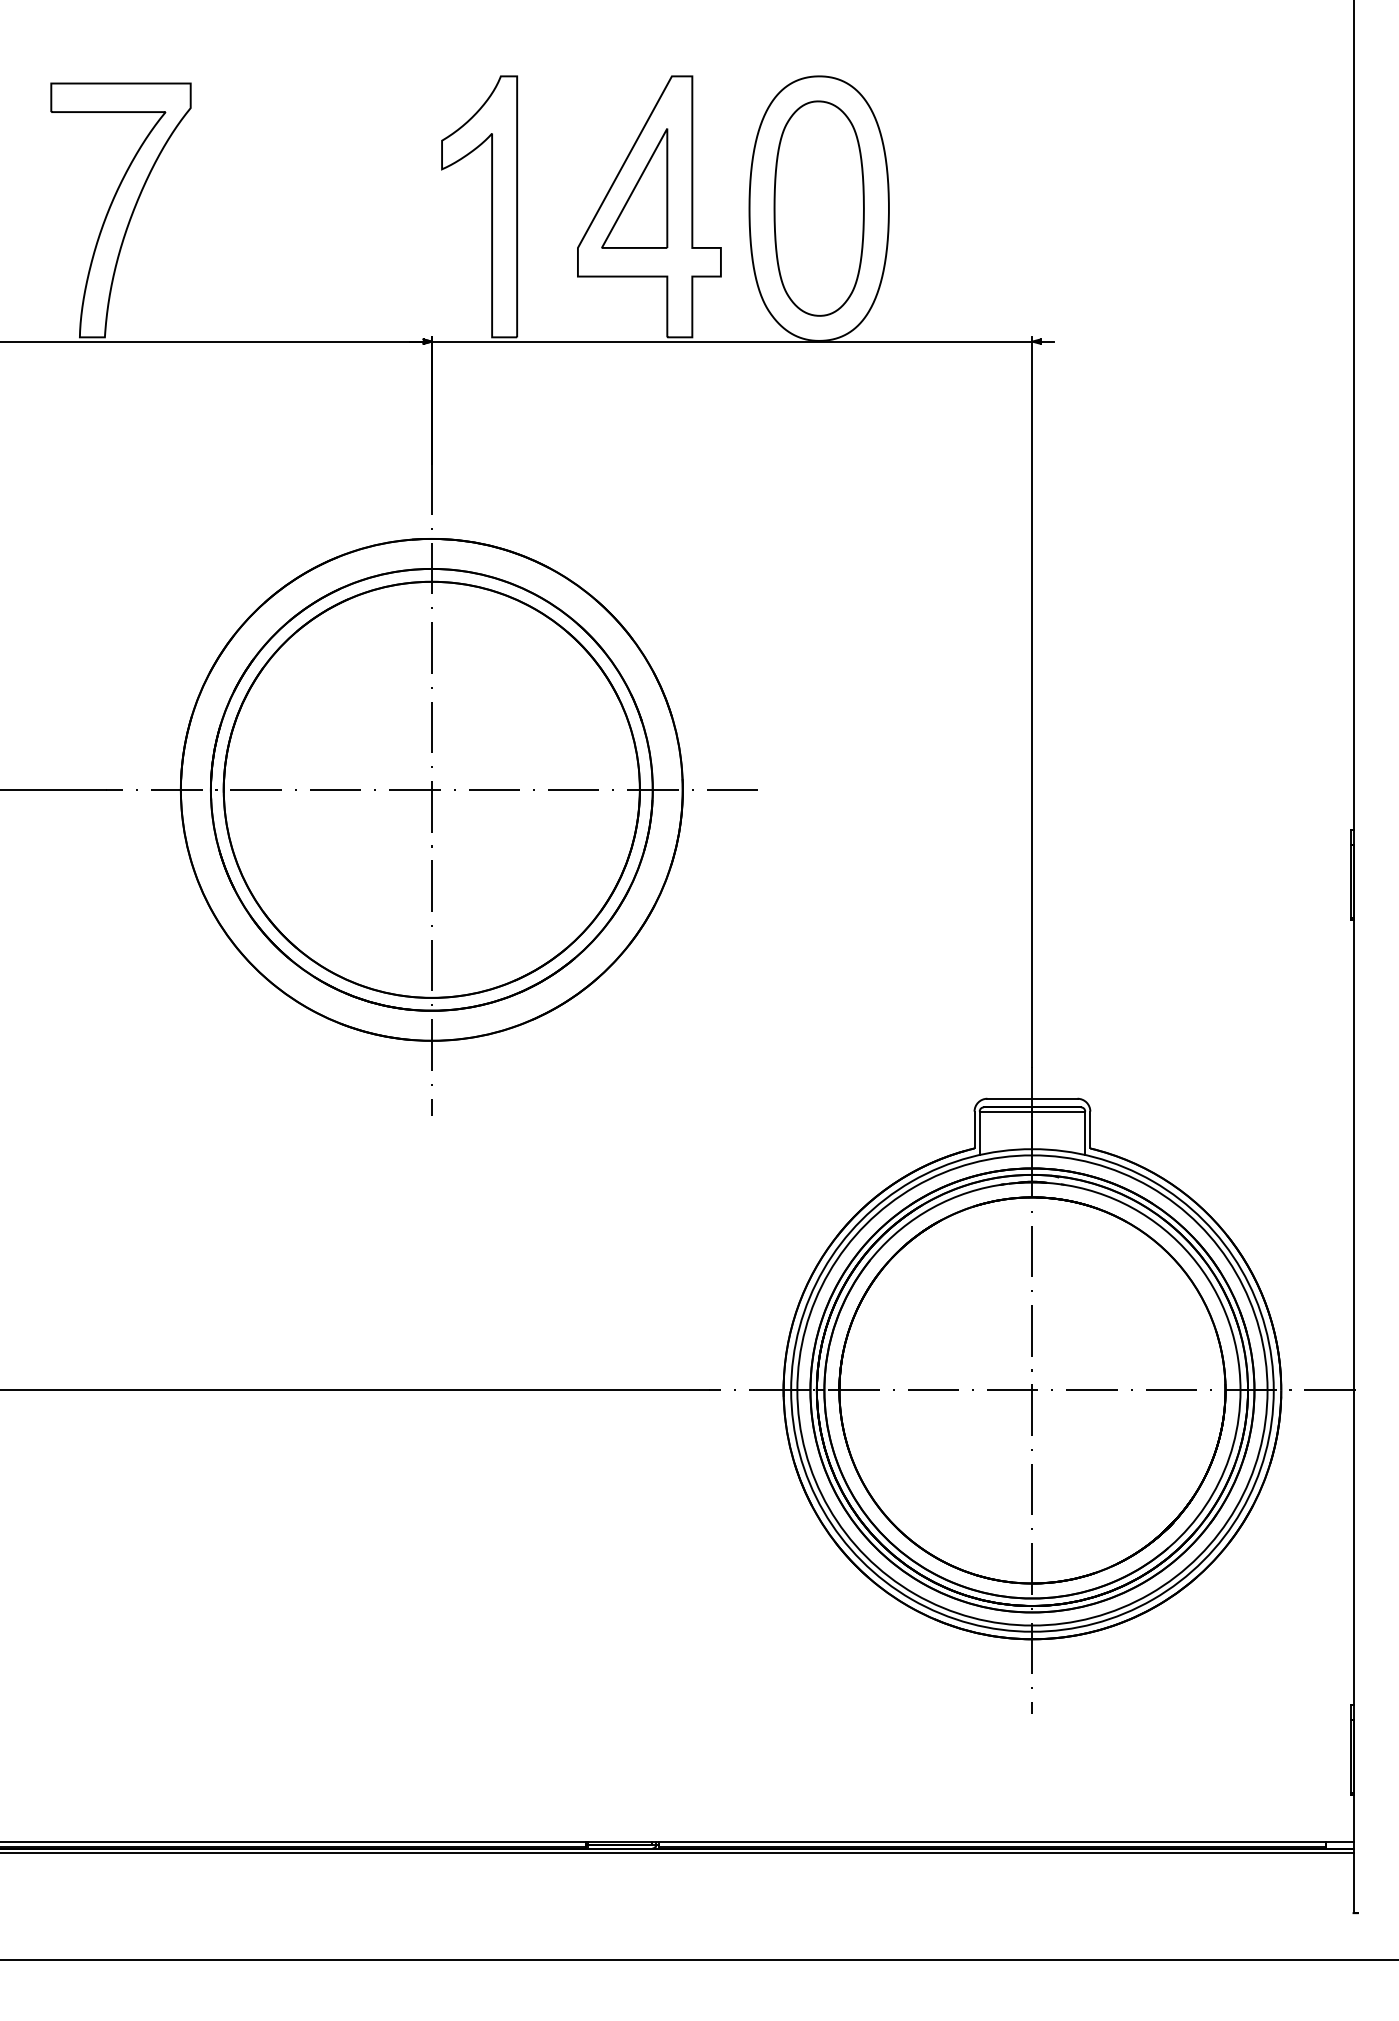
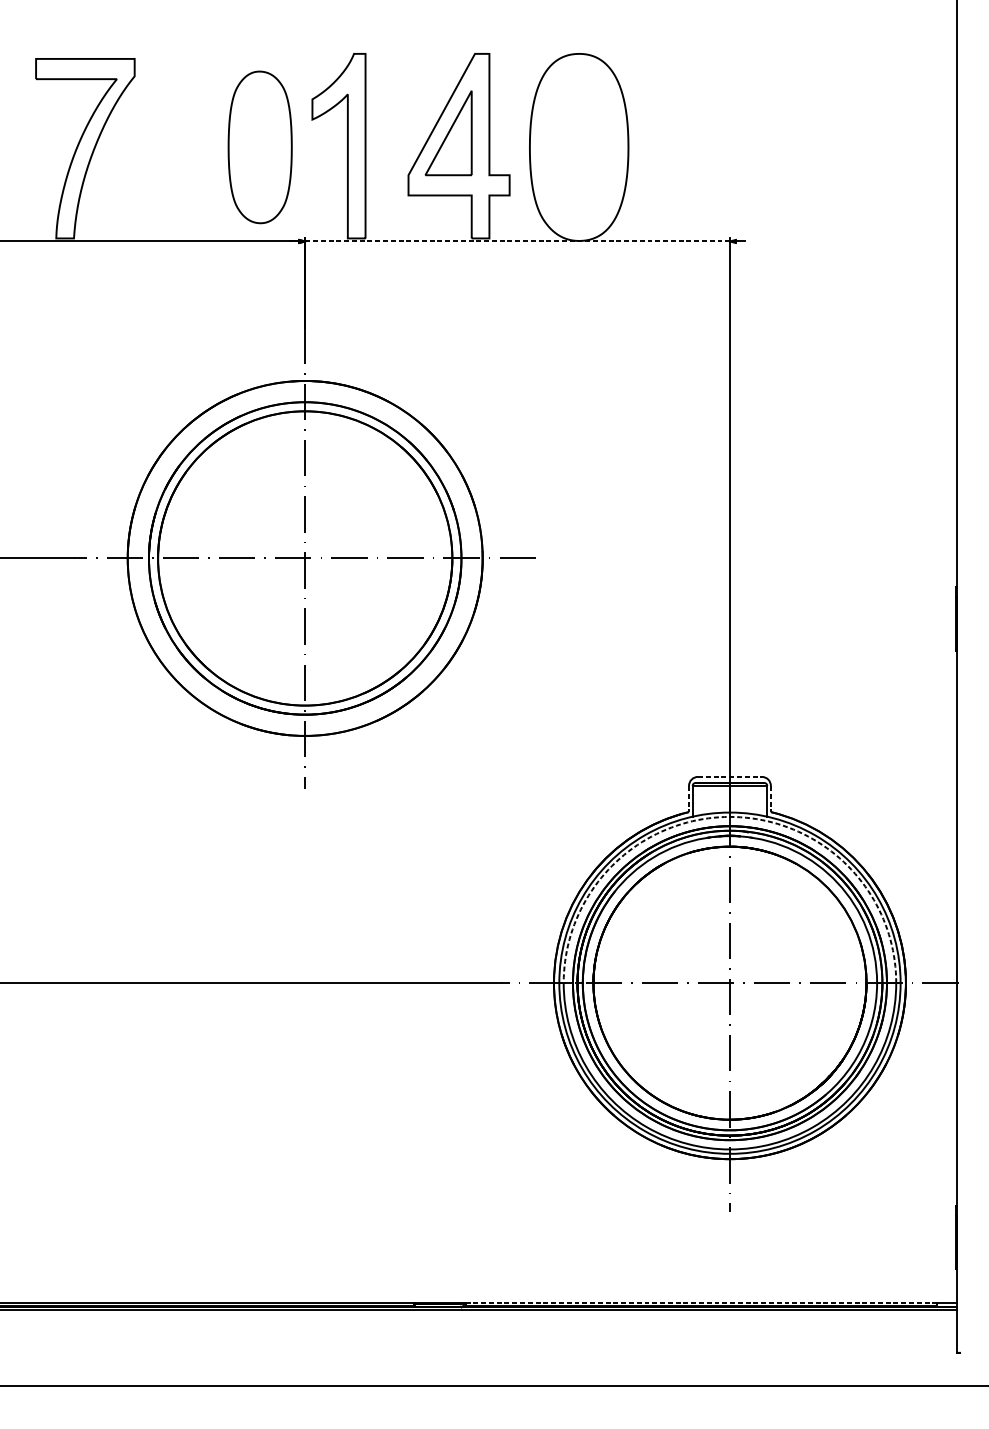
part: (818, 208) -> (259, 147), moved
line: (732, 341) -> (517, 241), solid -> dashed
line: (1032, 1098) -> (729, 776), solid -> dashed
line: (974, 1130) -> (688, 799), solid -> dashed
line: (1090, 1130) -> (771, 799), solid -> dashed
arc: (1032, 1155) -> (729, 817), solid -> dashed
line: (992, 1842) -> (701, 1302), solid -> dashed

